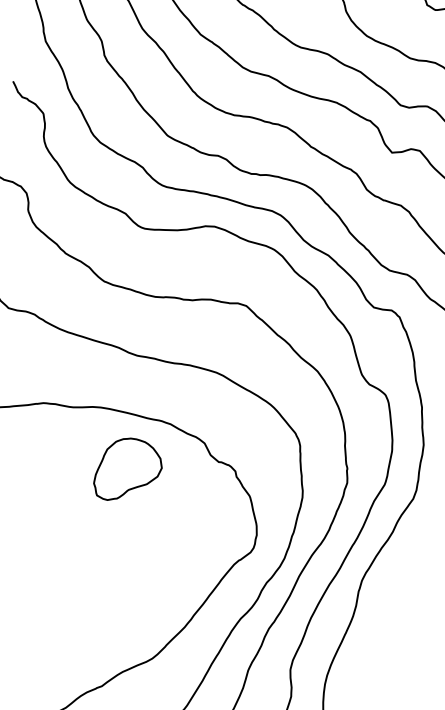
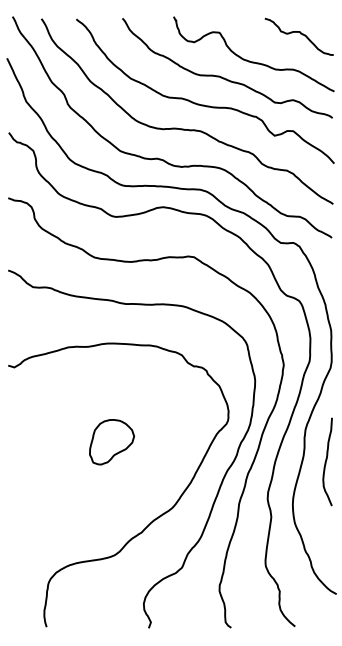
part: (129, 471) -> (112, 442), moved
curve: (385, 630) -> (327, 460), added

